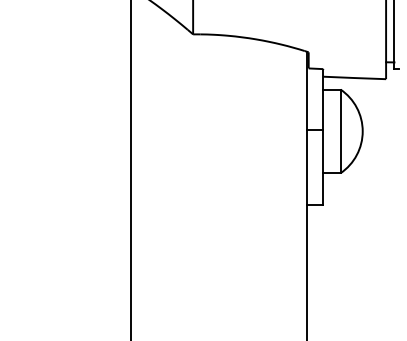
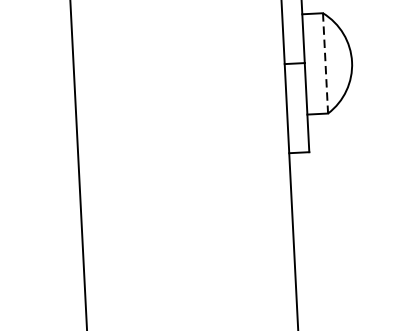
line: (340, 131) -> (325, 63), solid -> dashed

